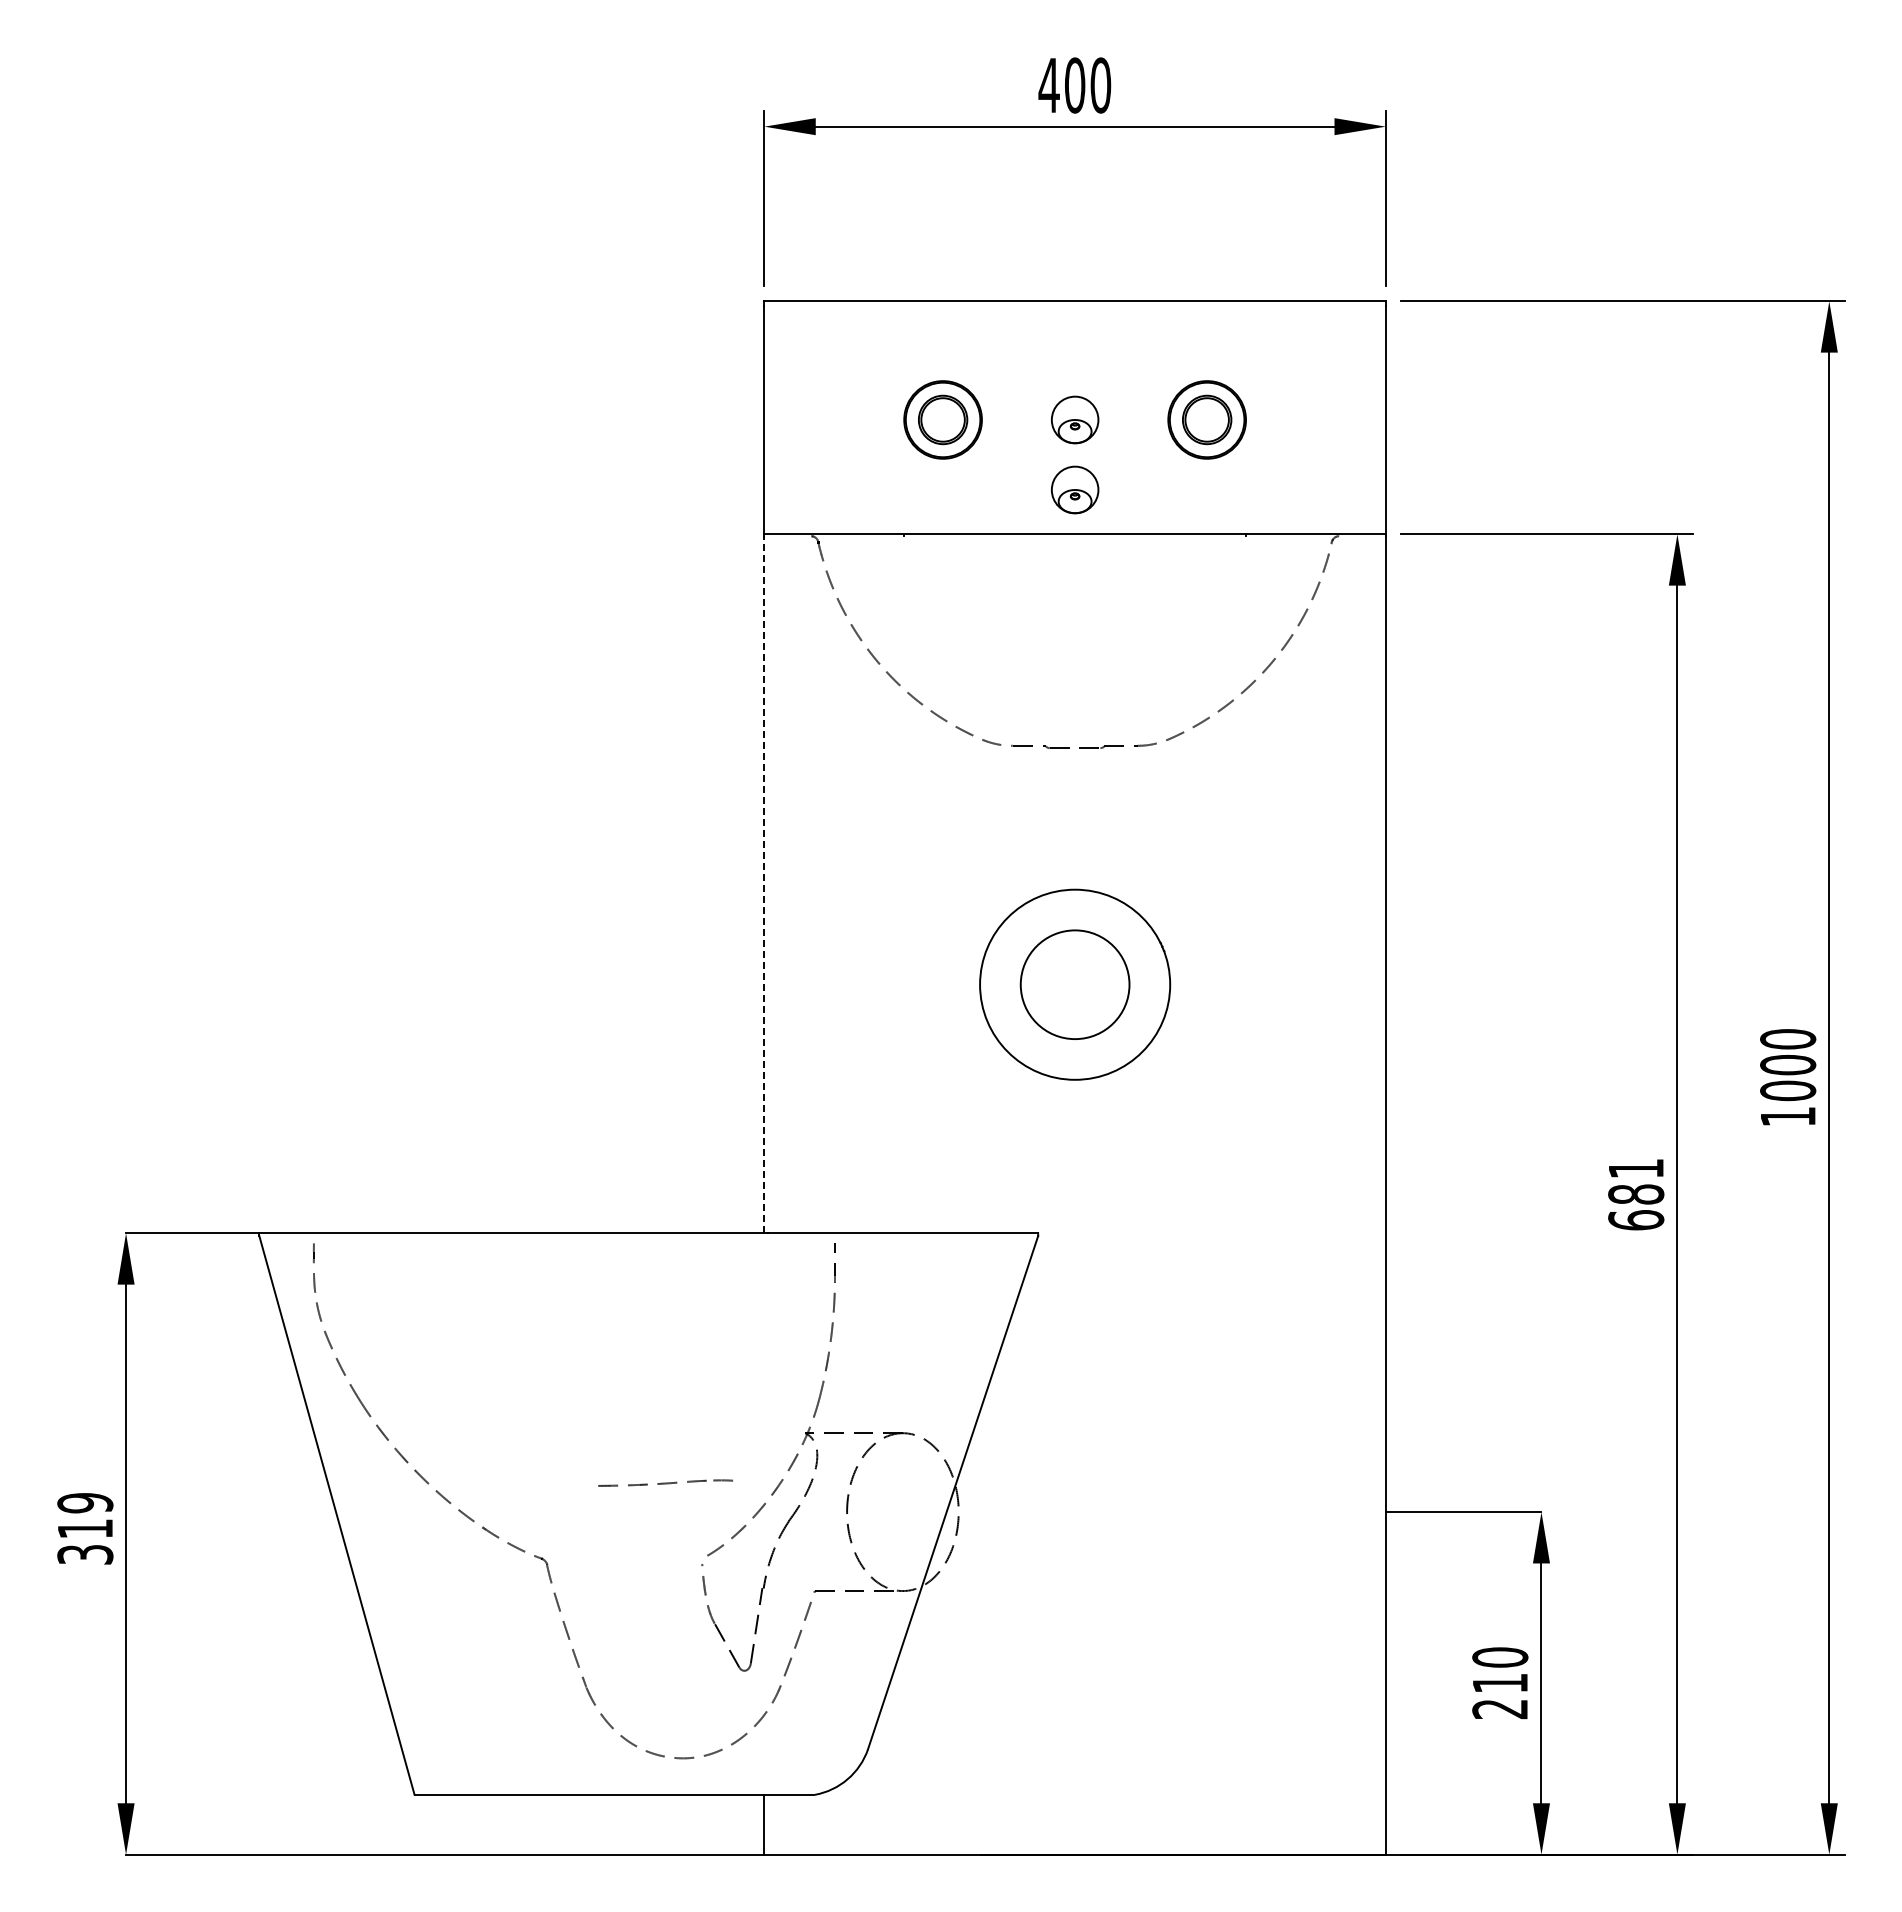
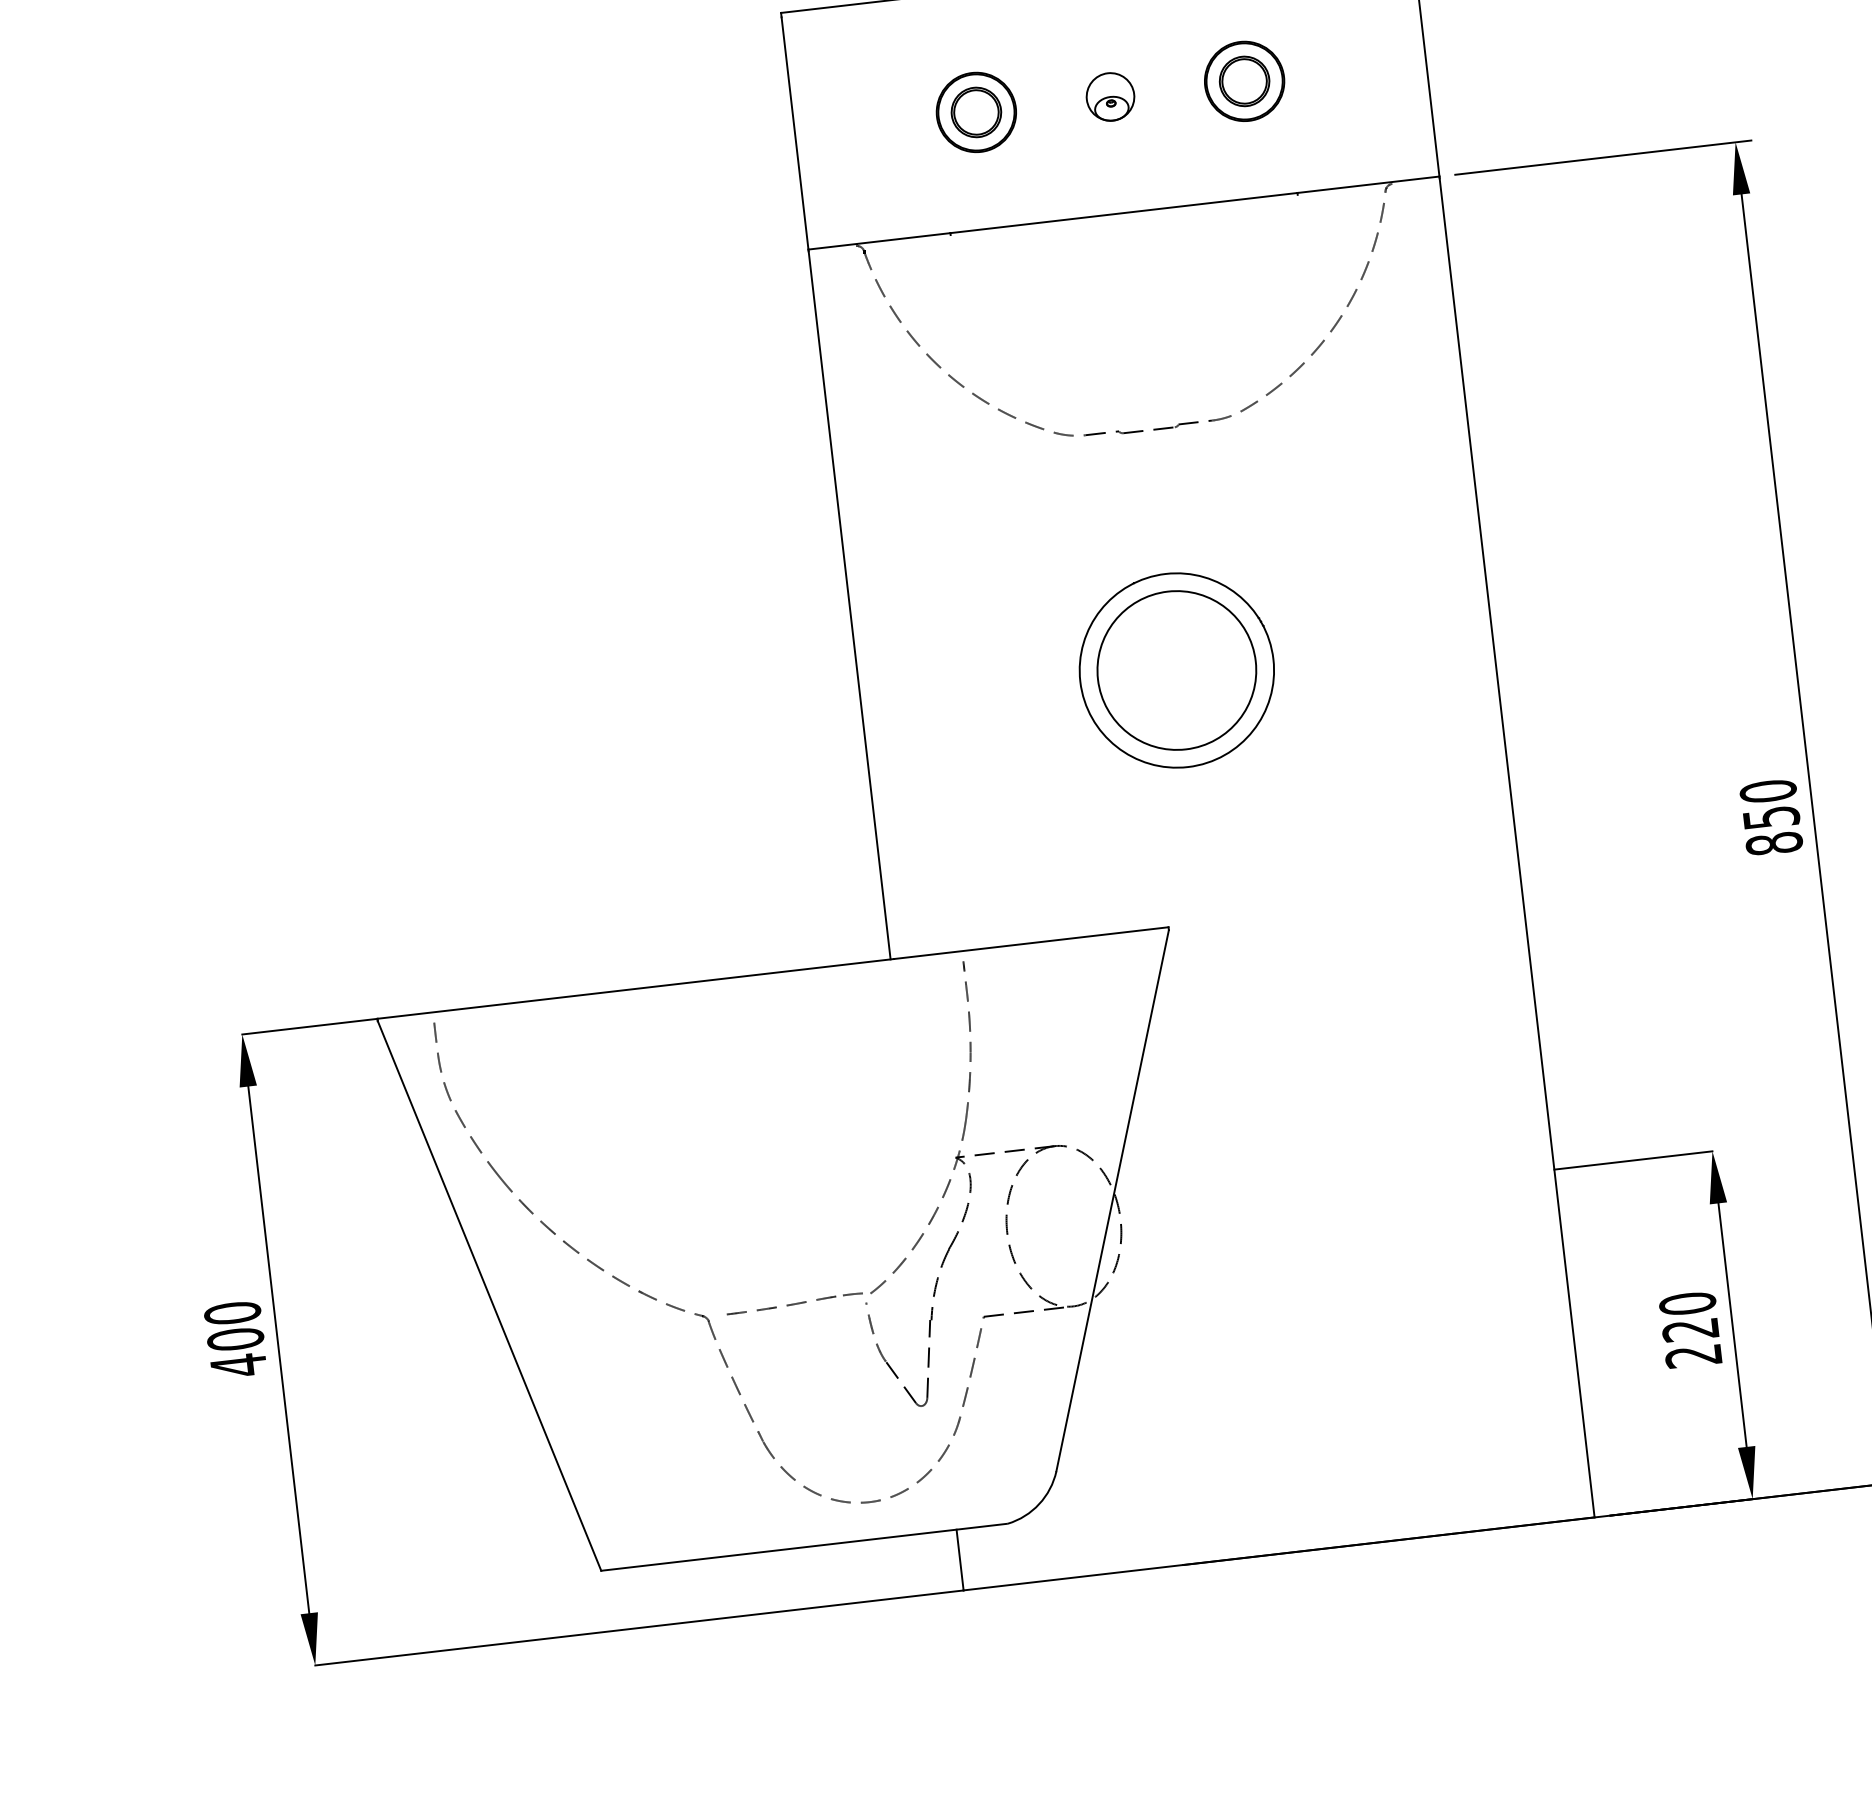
part: (1075, 489) -> (1119, 167), removed
line: (764, 884) -> (849, 605), dashed -> solid
circle: (1074, 984) -> (1176, 670), size x1.43
text: (1636, 1194) -> (1771, 817), 681 -> 850
part: (665, 1482) -> (794, 1303), moved
text: (85, 1529) -> (235, 1339), 319 -> 400
text: (1499, 1683) -> (1689, 1330), 210 -> 220

